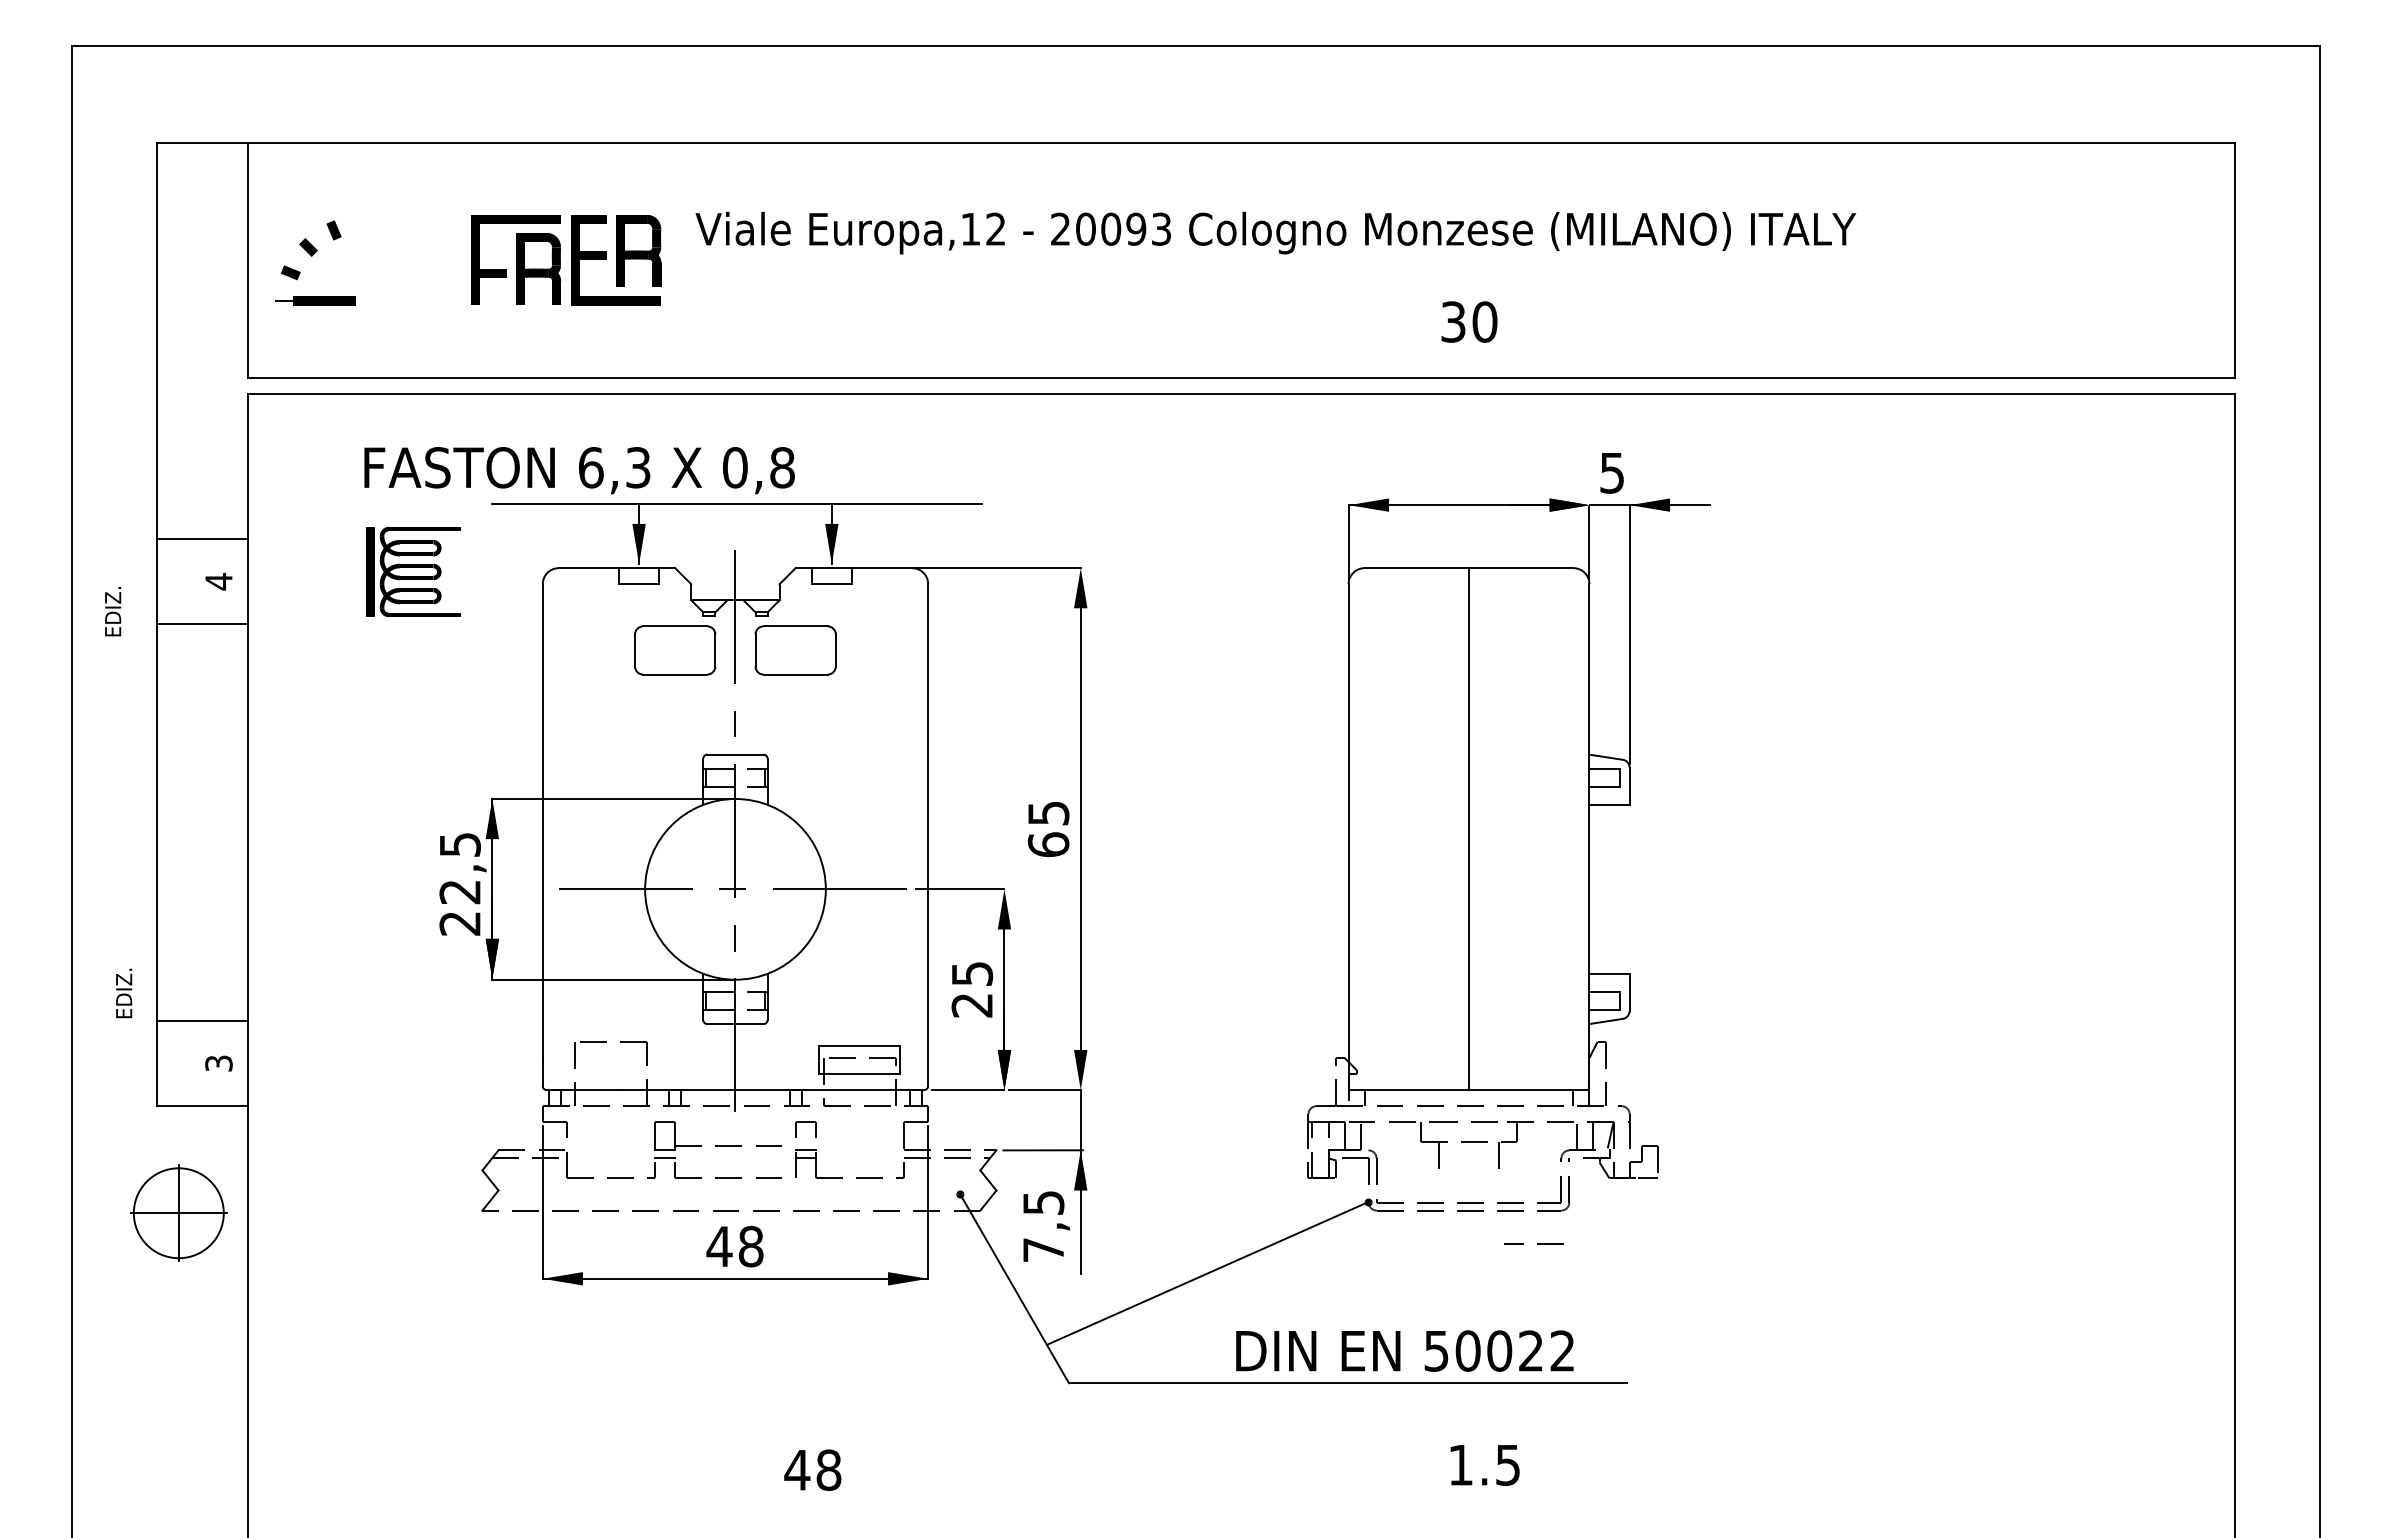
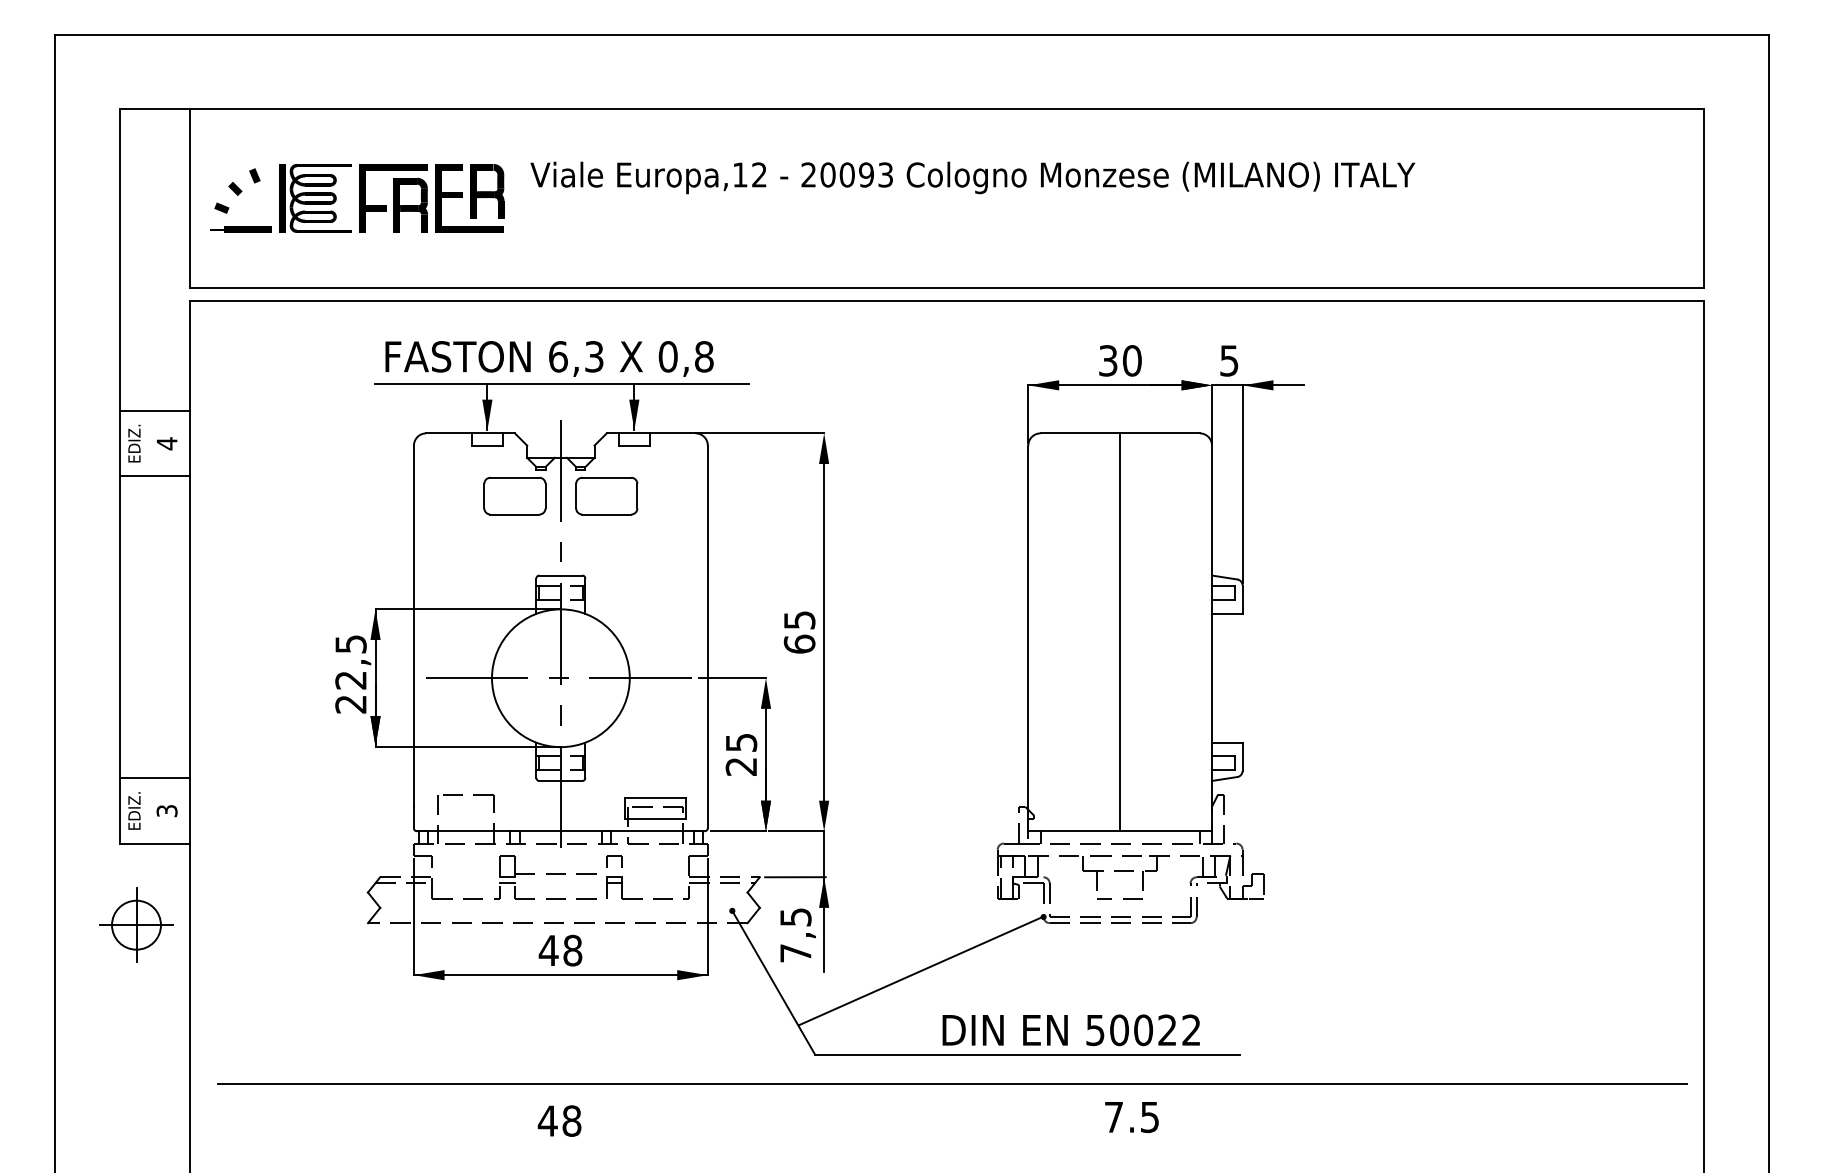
text: (1469, 321) -> (1120, 360), moved
text: (579, 470) -> (549, 358), moved
part: (413, 571) -> (315, 198), moved
text: (113, 611) -> (134, 443), moved
text: (124, 993) -> (134, 811), moved
circle: (178, 1213) -> (136, 925), size x0.71
line: (1537, 1243) -> (1122, 897), moved
line: (1249, 1422) -> (952, 1084), added
text: (1460, 1465) -> (1113, 1117), 1.5 -> 7.5
text: (812, 1469) -> (559, 1120), moved

